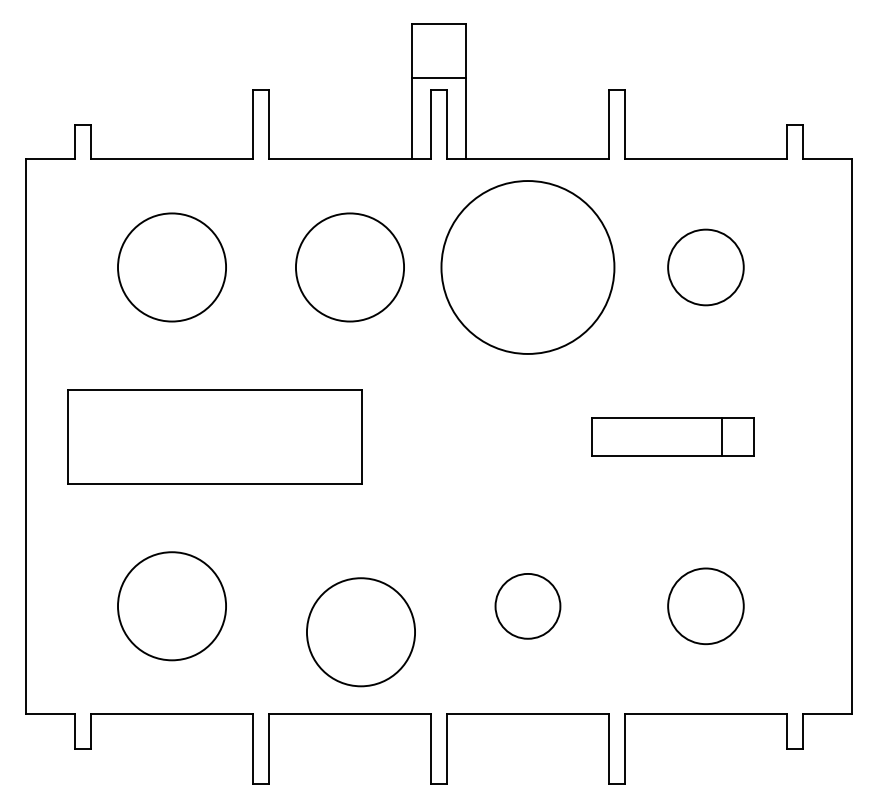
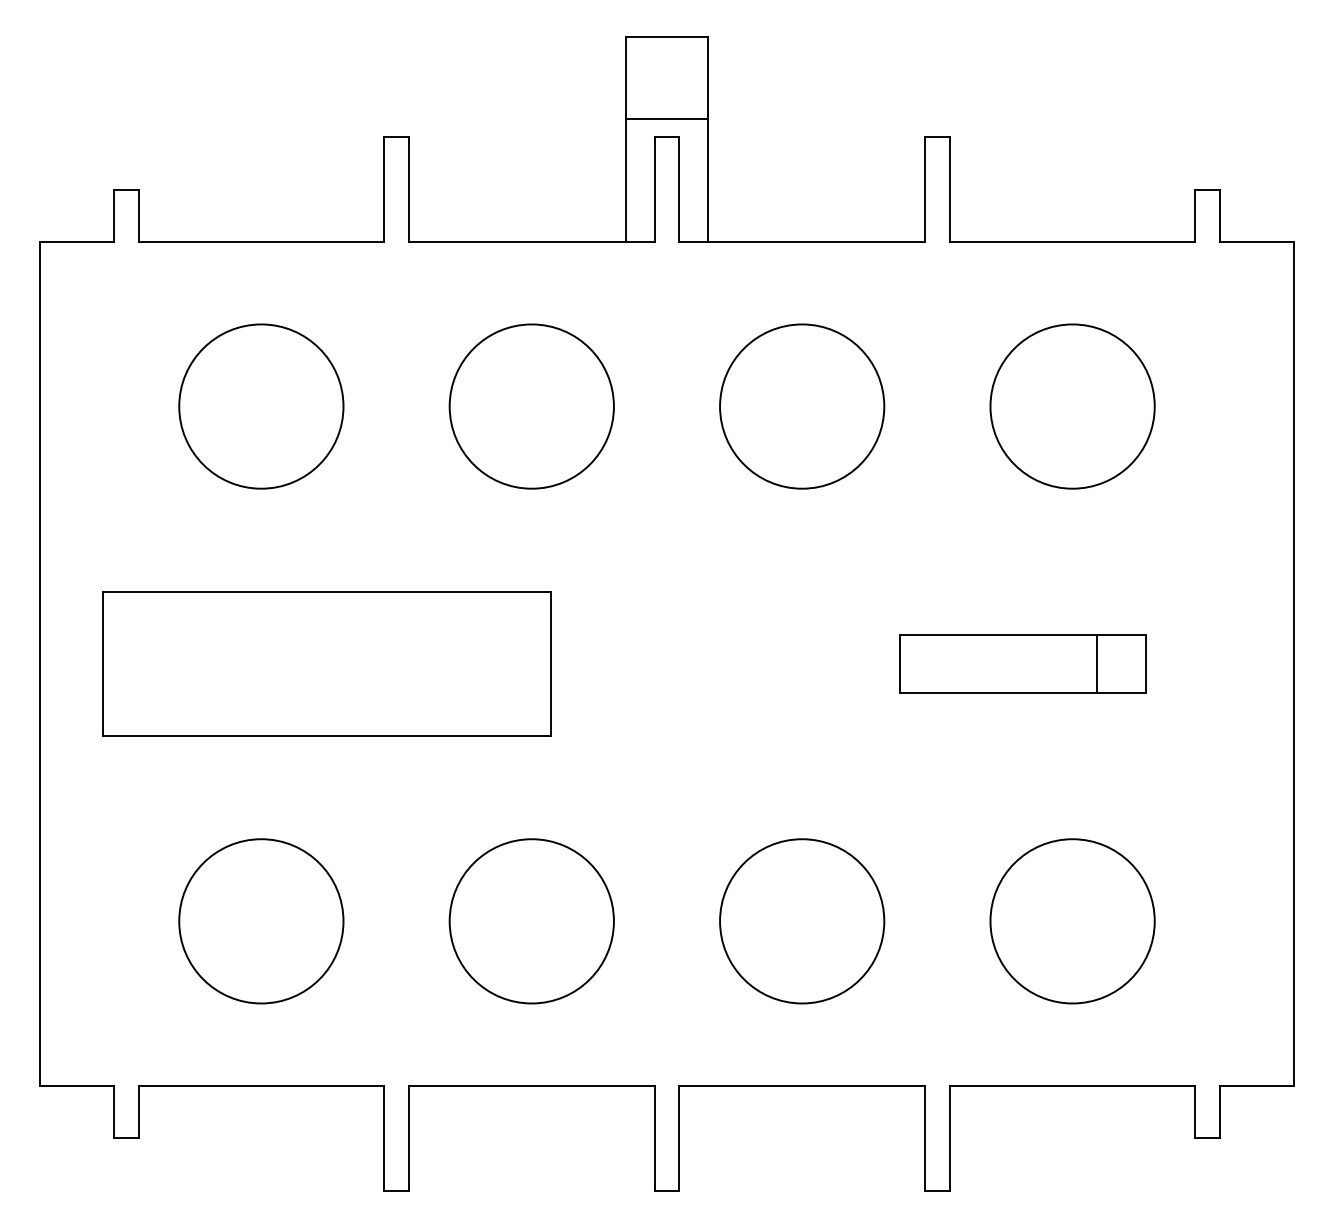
circle: (527, 267) -> (801, 406), size x0.62
circle: (705, 267) -> (1071, 406), size x1.43
circle: (527, 606) -> (801, 921), size x1.67
circle: (705, 606) -> (1071, 921), size x1.43
circle: (360, 632) -> (531, 921), moved

